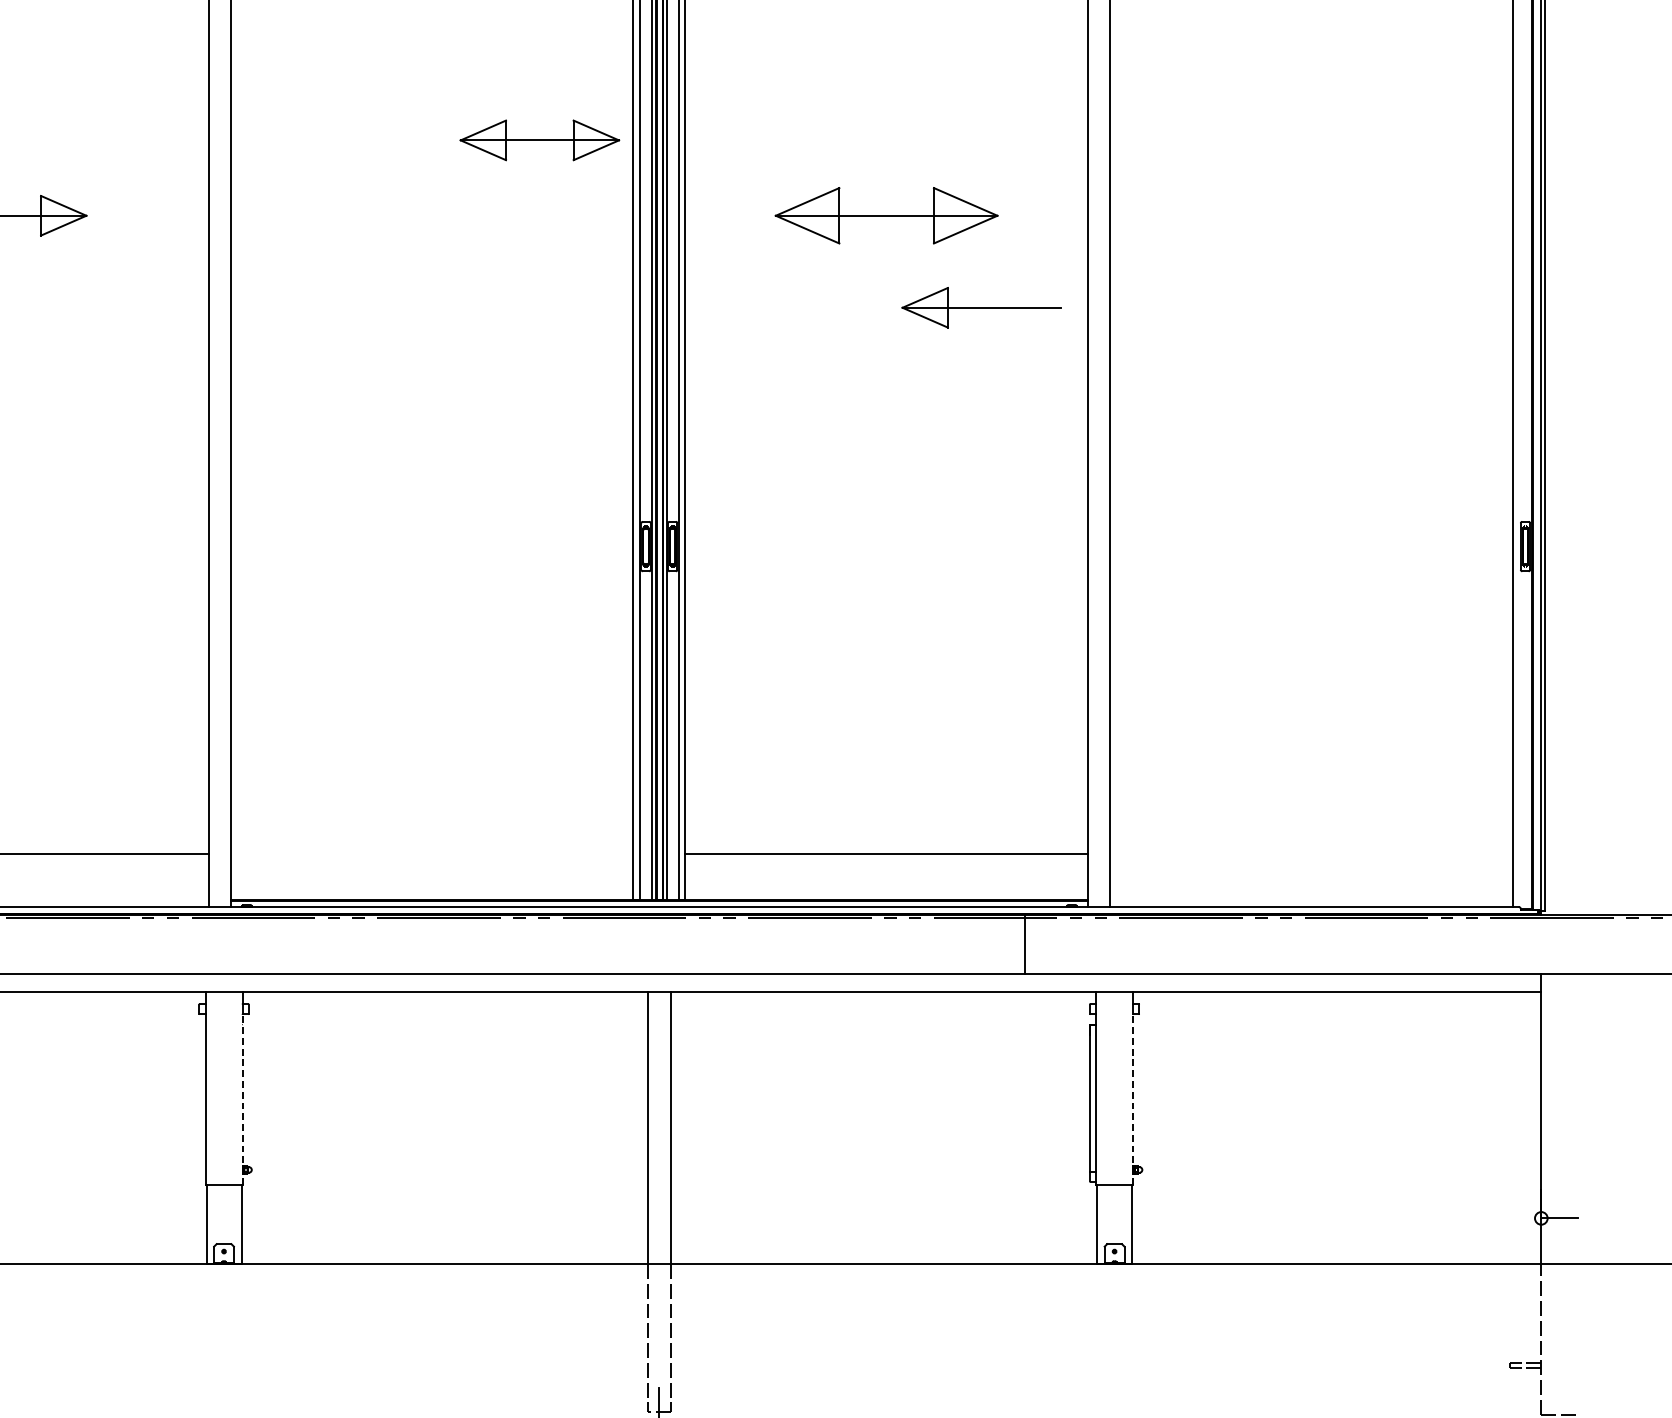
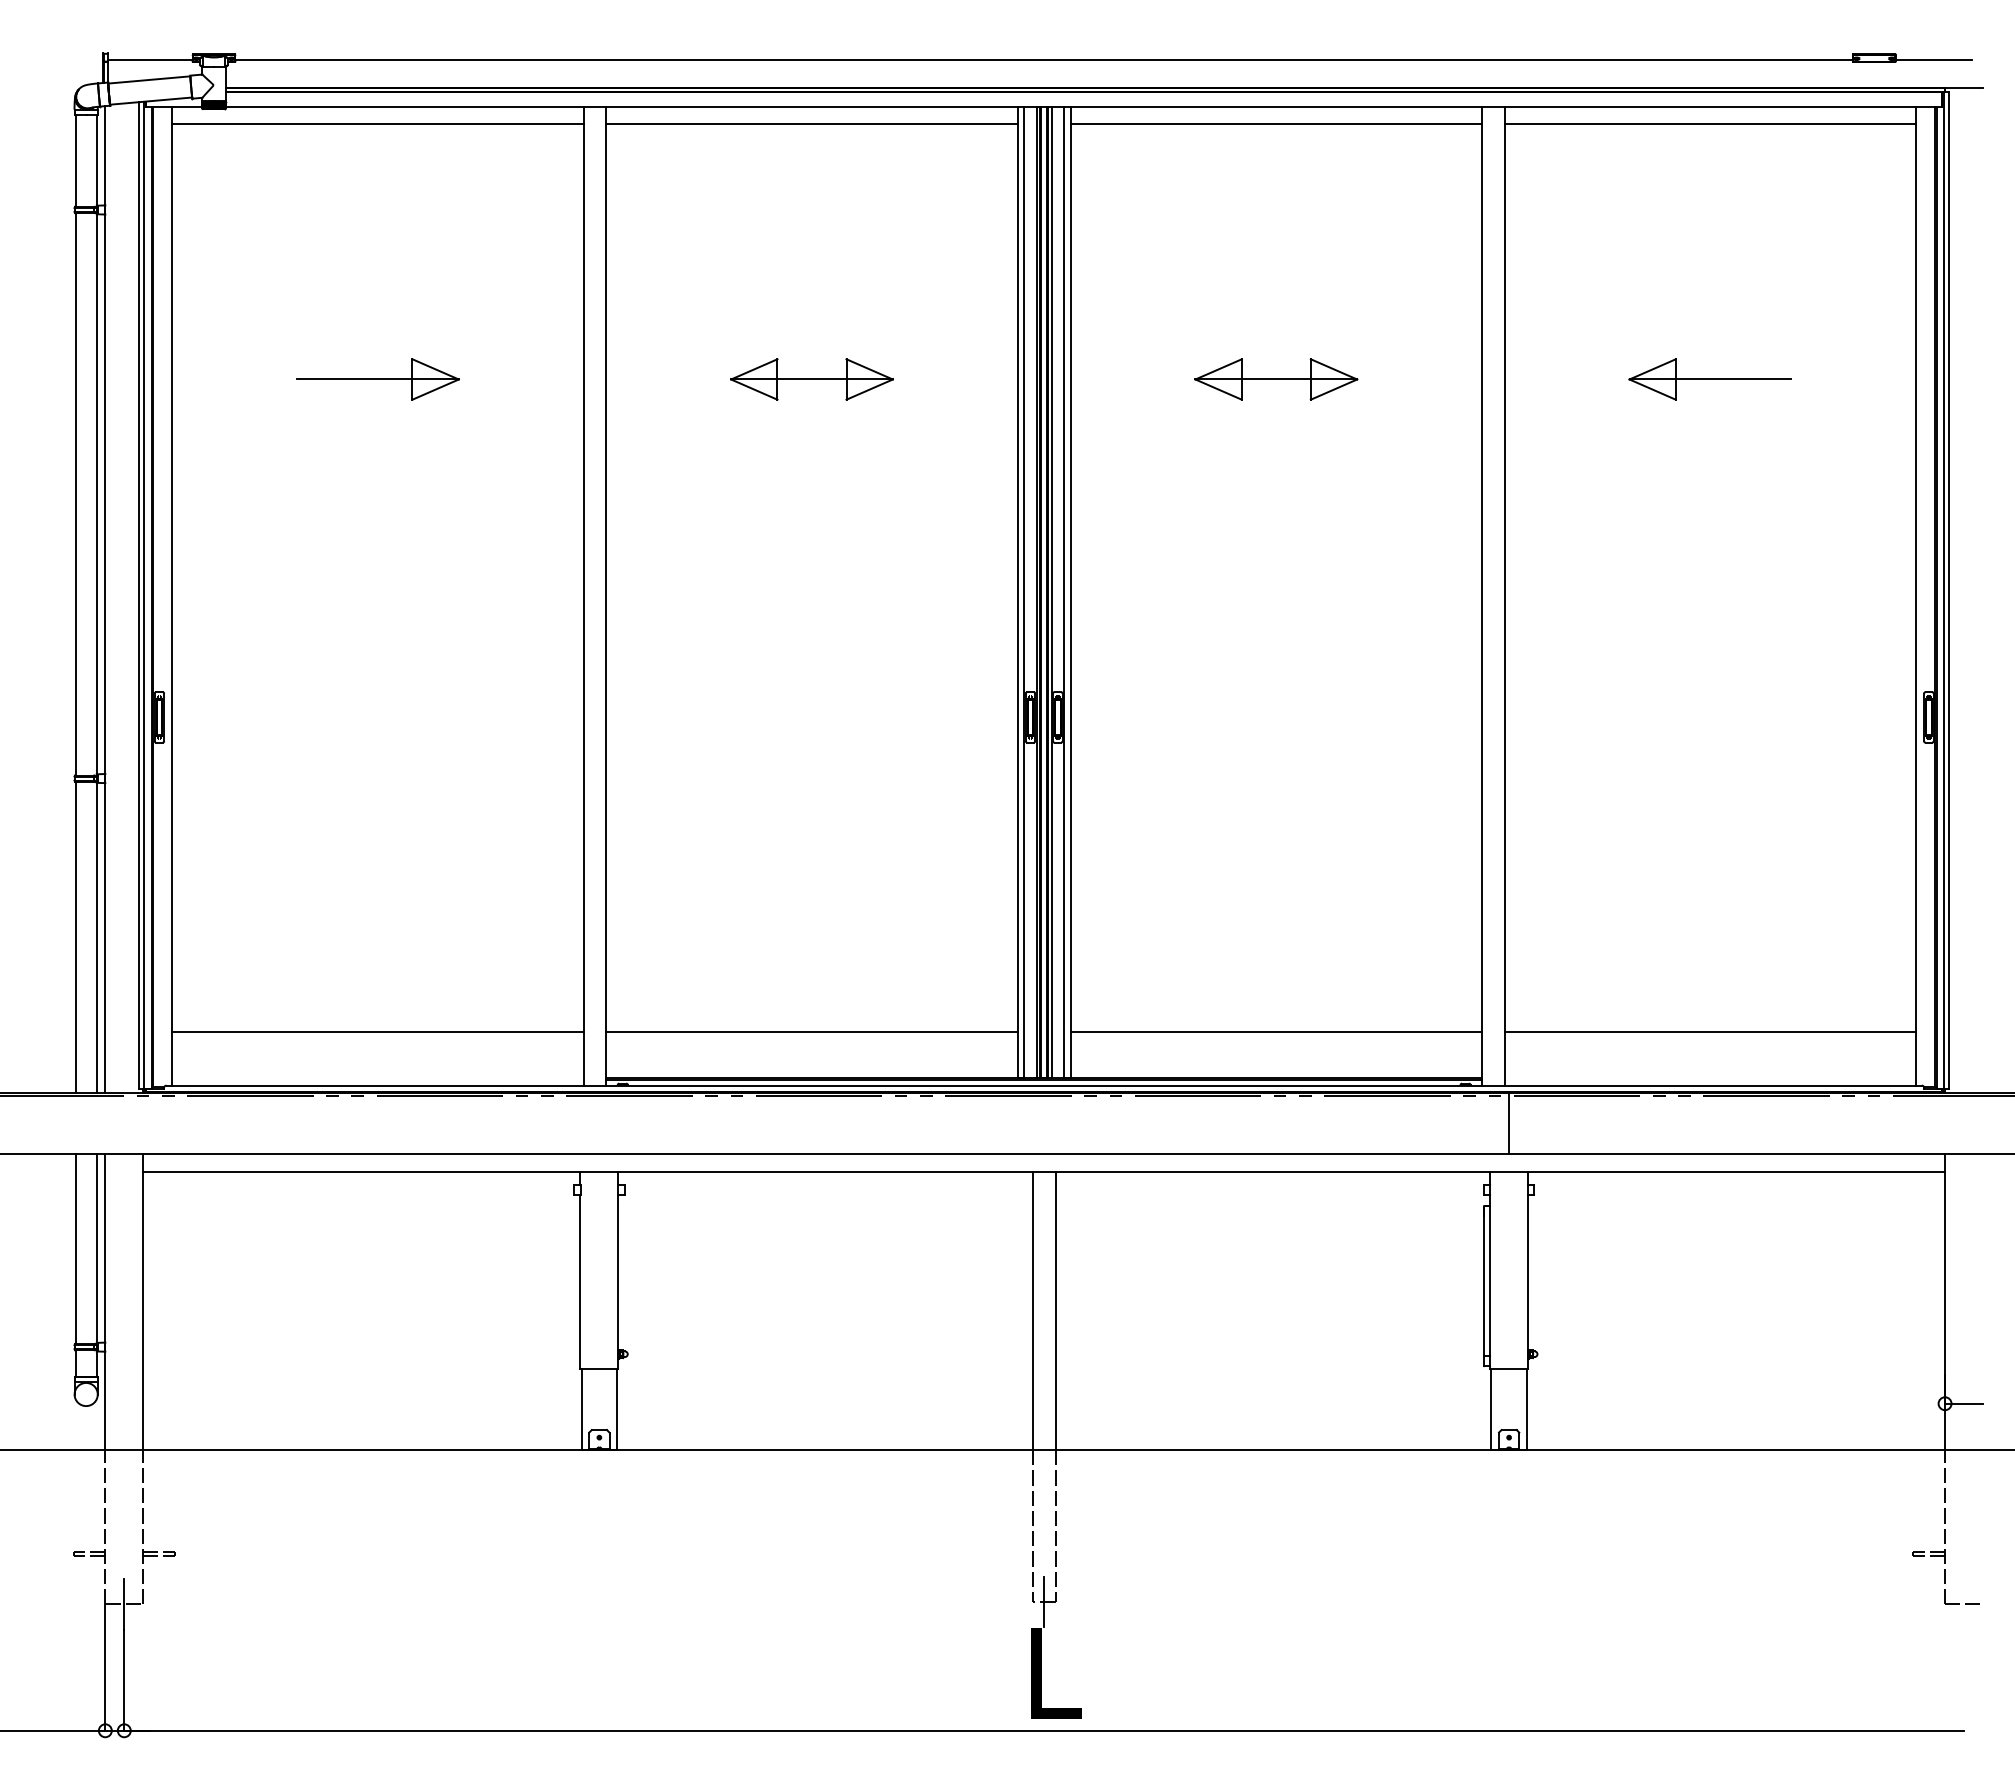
part: (539, 140) -> (811, 379), moved
part: (886, 215) -> (1276, 379), size x0.71
part: (980, 307) -> (1709, 379), moved
line: (431, 854) -> (811, 1031), added
line: (1310, 854) -> (1709, 1031), added
line: (1024, 944) -> (1509, 1123), moved
line: (242, 1098) -> (618, 1281), dashed -> solid
line: (1133, 1098) -> (1528, 1281), dashed -> solid

